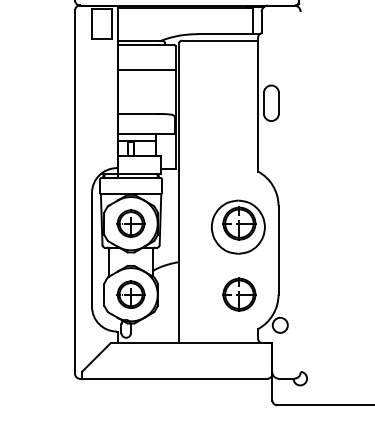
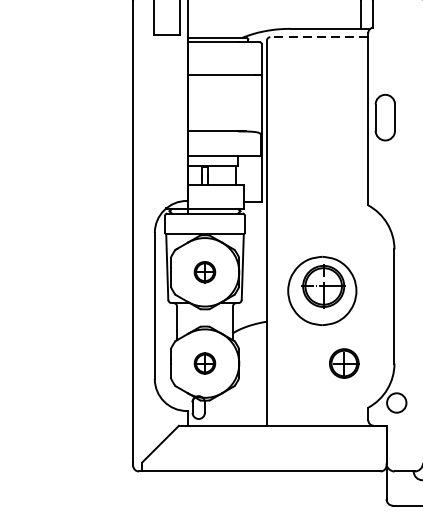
line: (219, 40) -> (318, 36), solid -> dashed
part: (130, 223) -> (204, 272), size x0.6
part: (238, 226) -> (322, 290), moved
part: (130, 294) -> (204, 363), size x0.6
part: (239, 294) -> (344, 363), size x0.7

